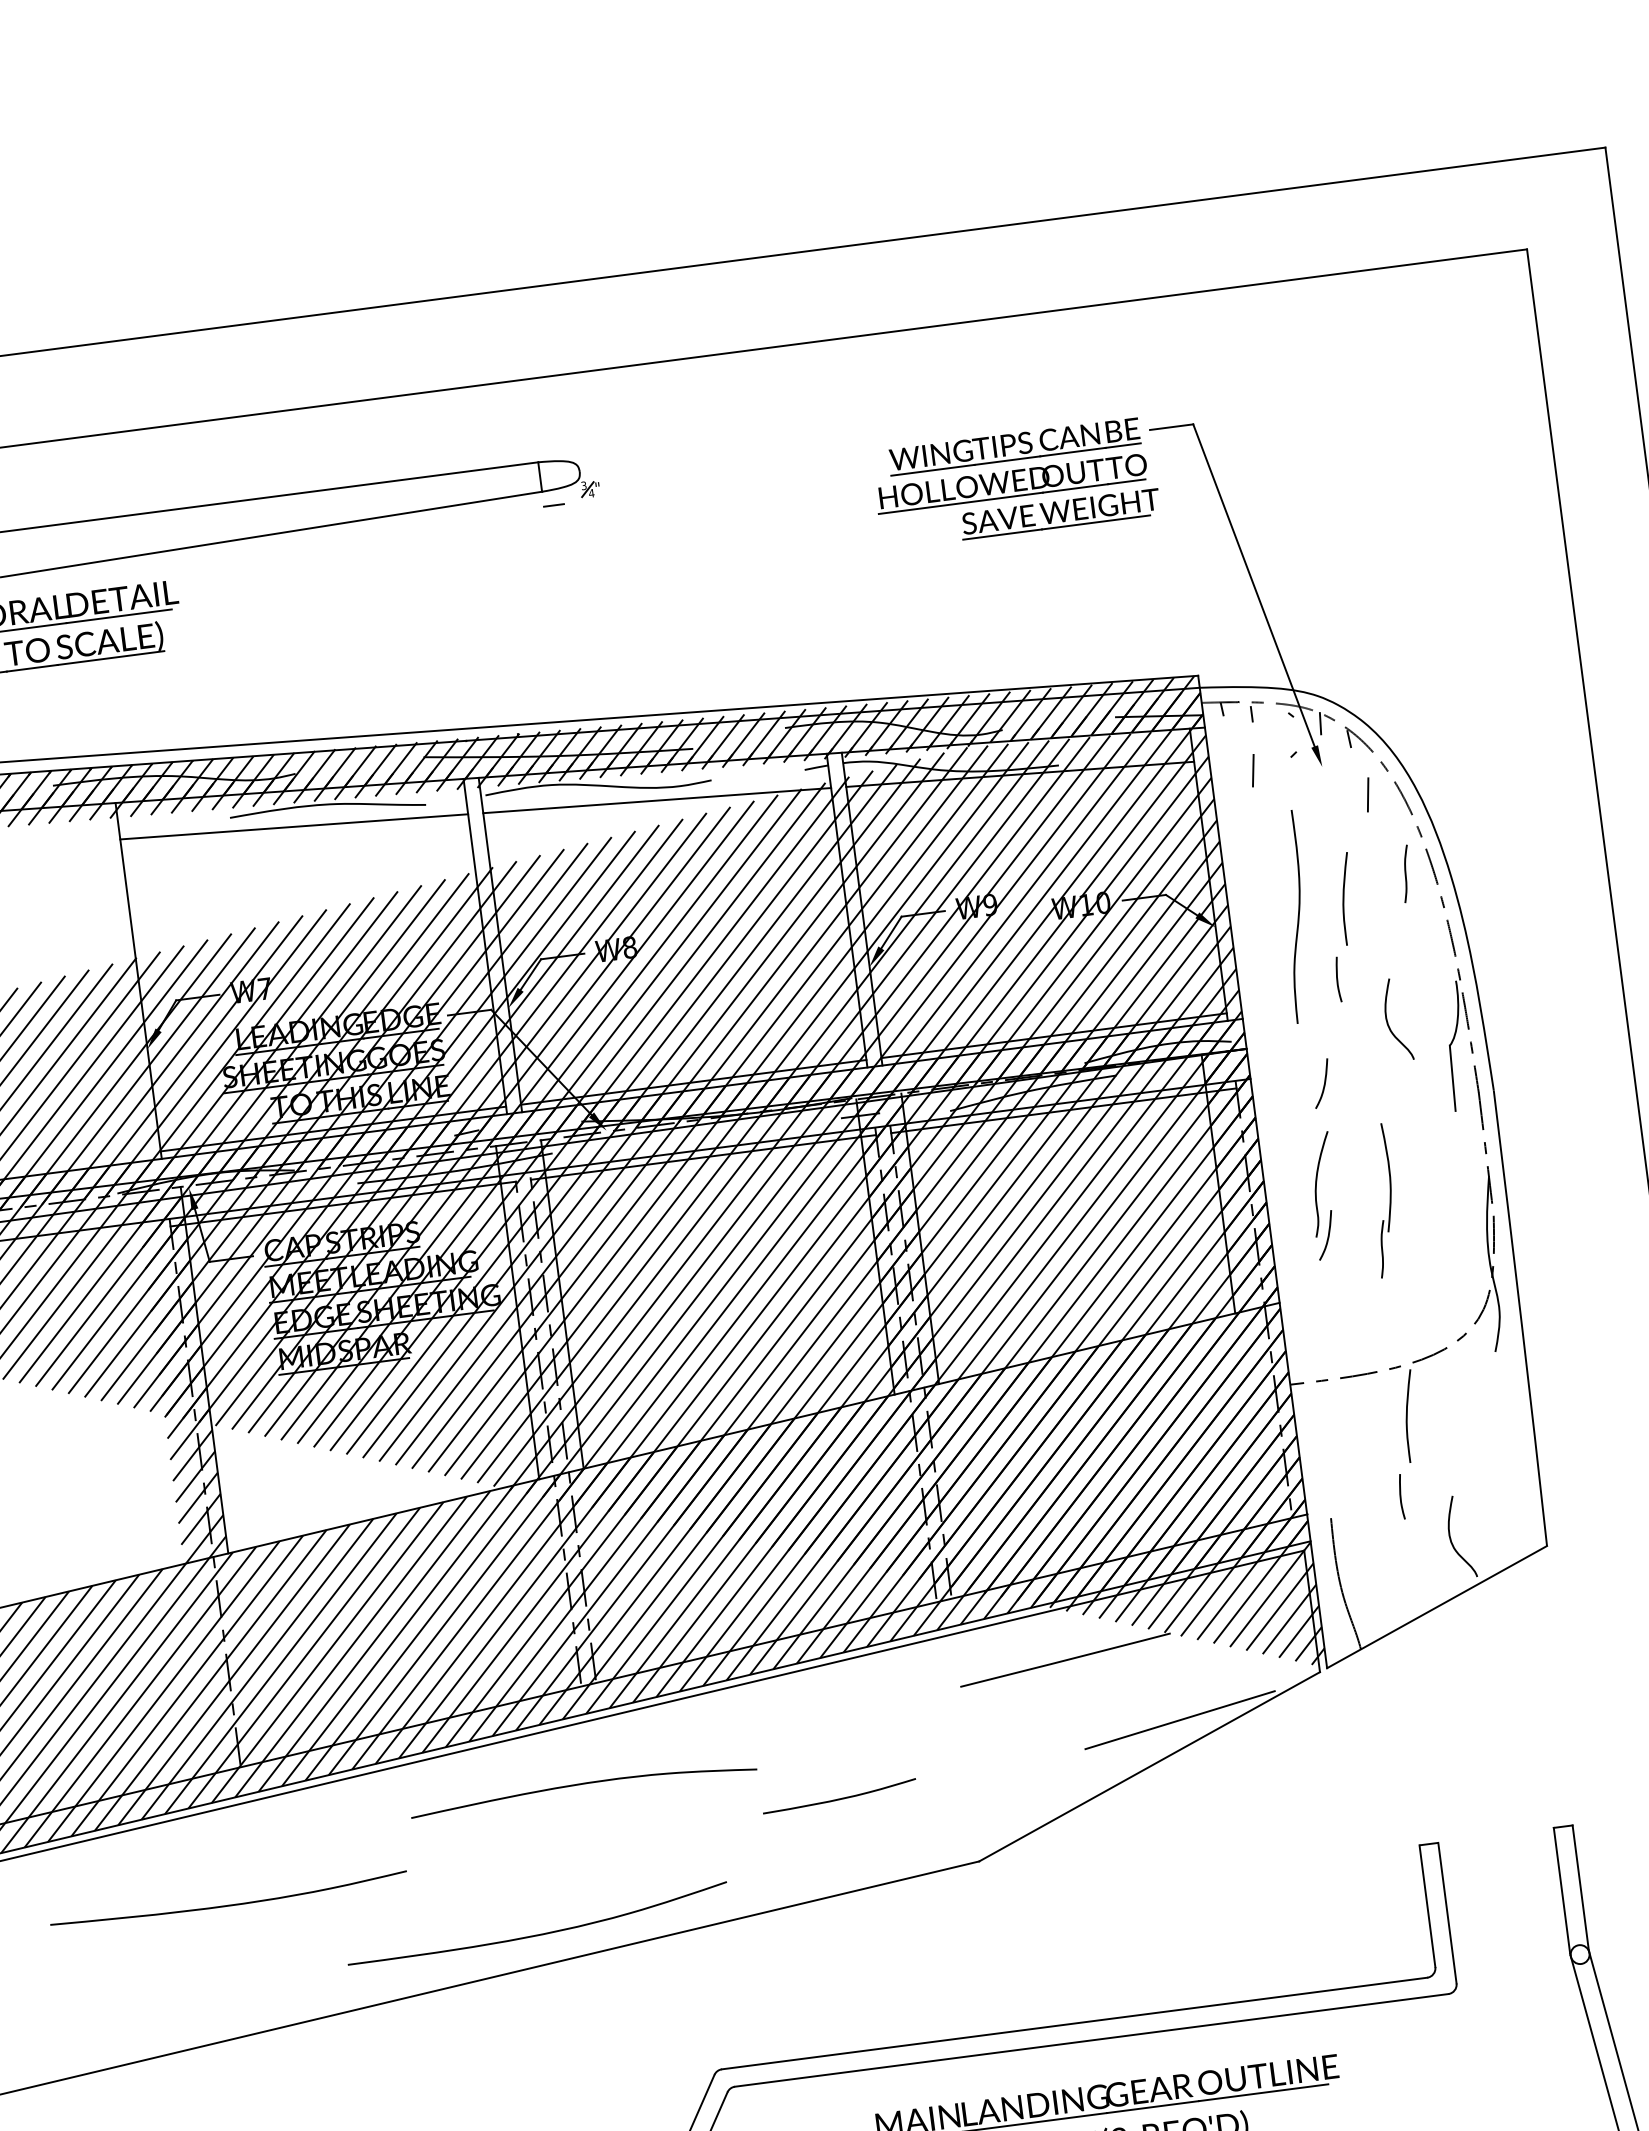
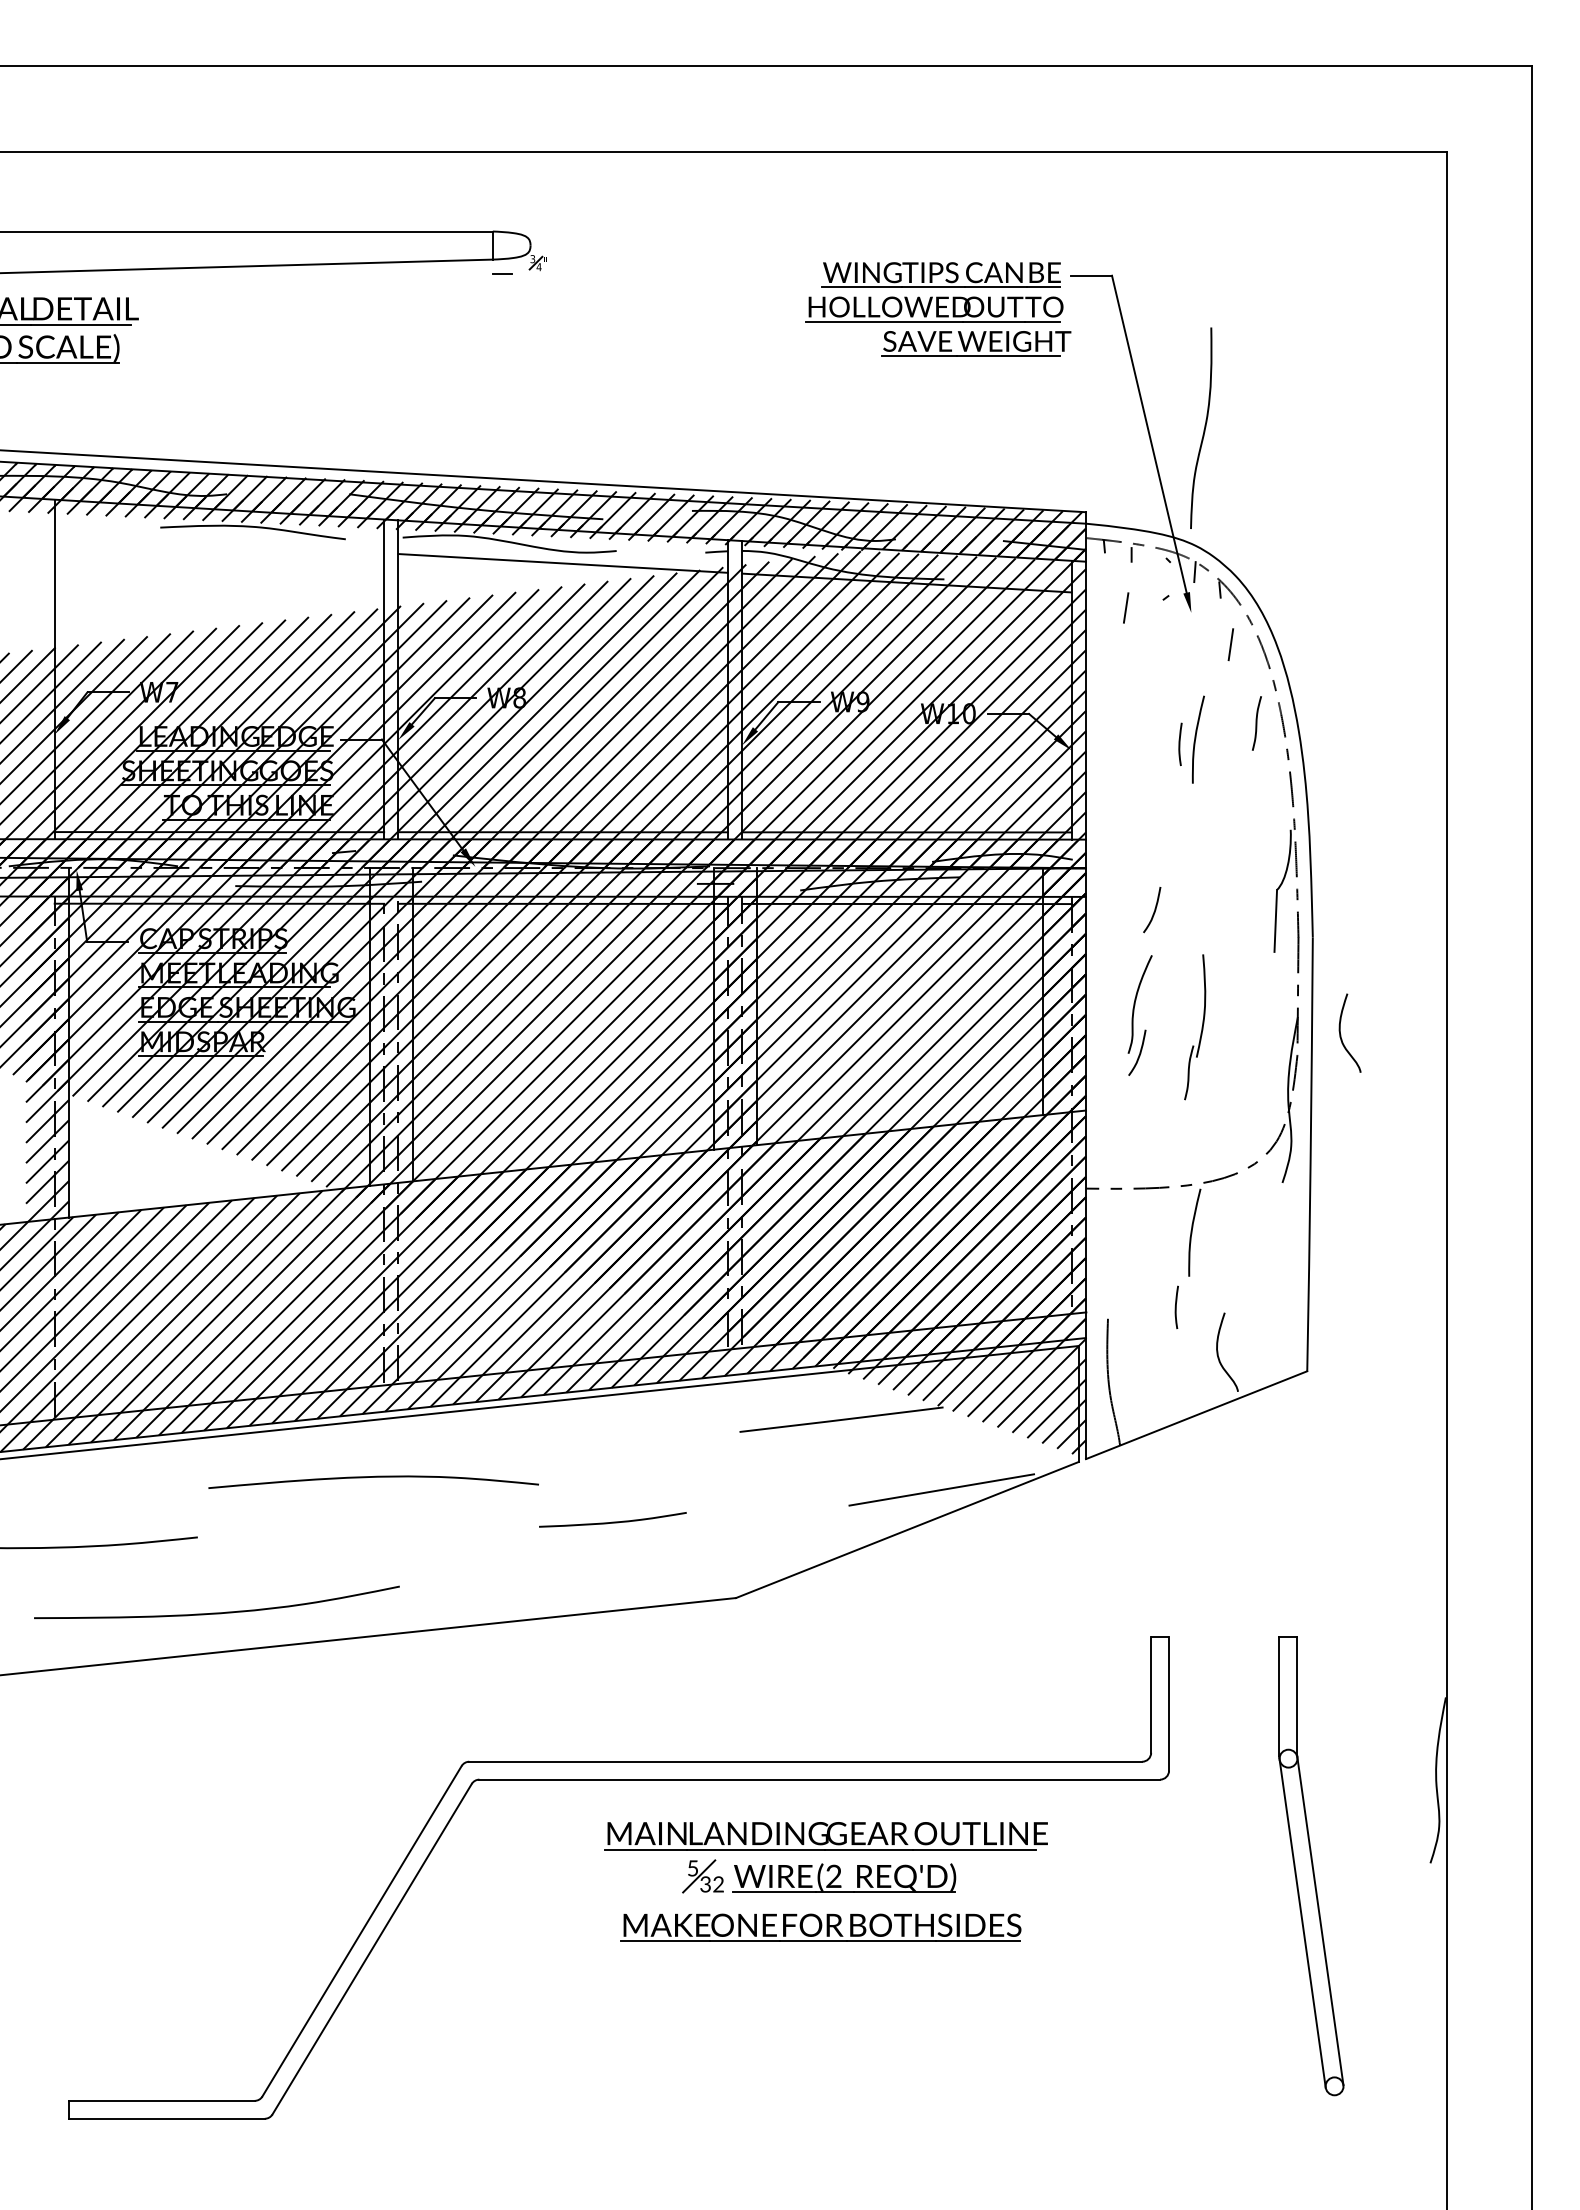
line: (294, 826) -> (219, 543), removed
curve: (1297, 917) -> (1203, 429), moved
curve: (1338, 978) -> (1180, 743), moved
curve: (1388, 1022) -> (1341, 1034), moved
curve: (538, 1934) -> (216, 1612), moved

